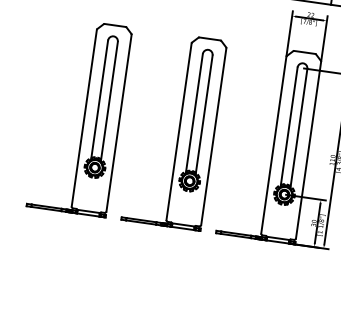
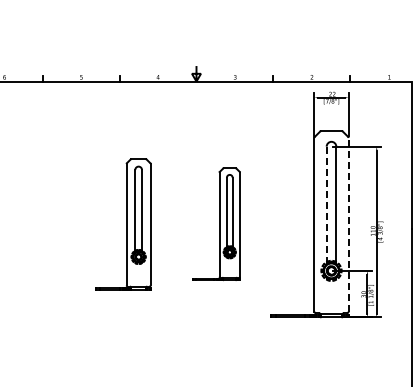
part: (79, 117) -> (123, 224), size x0.7
line: (288, 127) -> (326, 205), solid -> dashed
part: (174, 130) -> (216, 224), size x0.6
line: (308, 149) -> (348, 224), solid -> dashed

